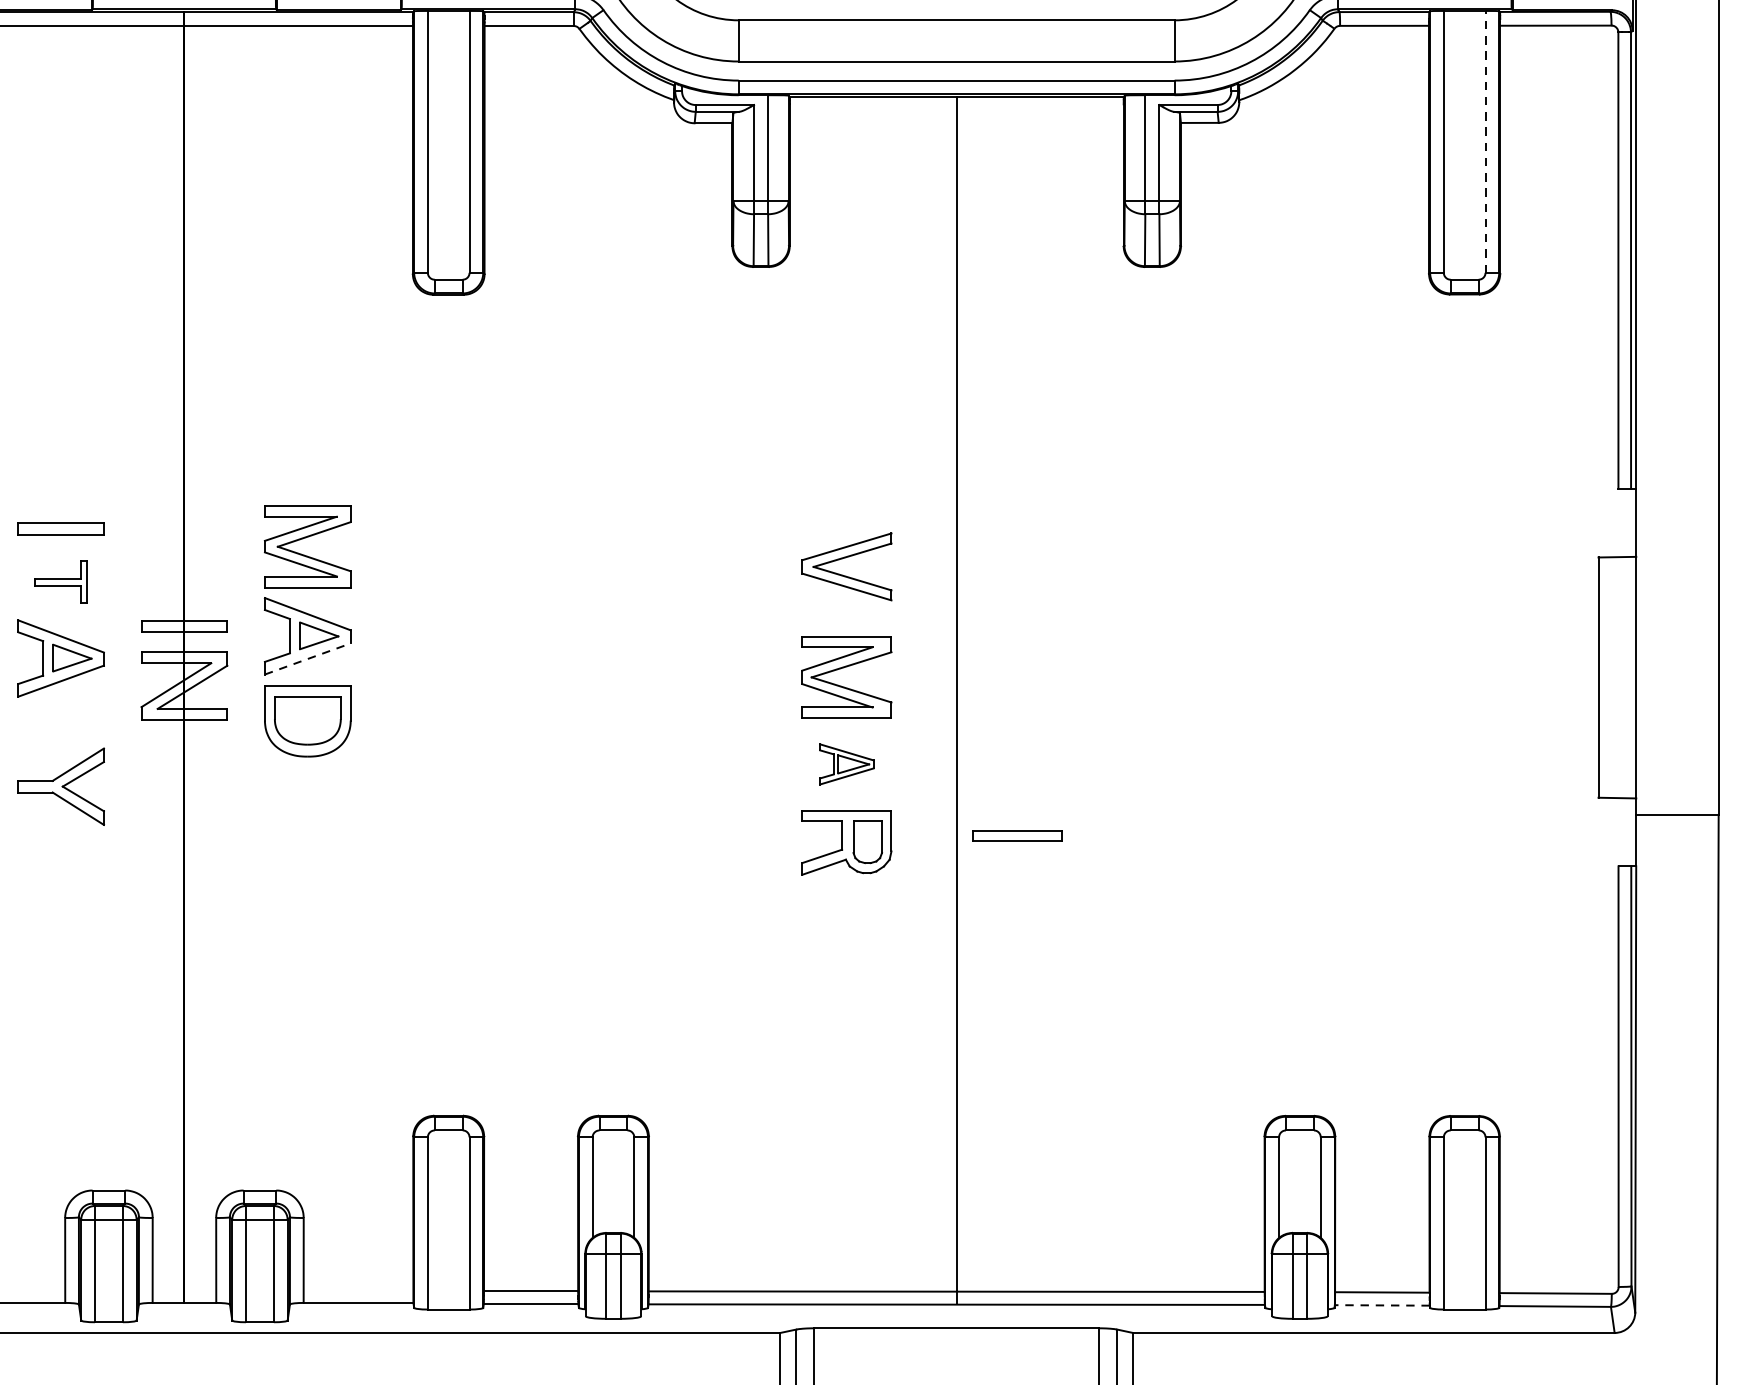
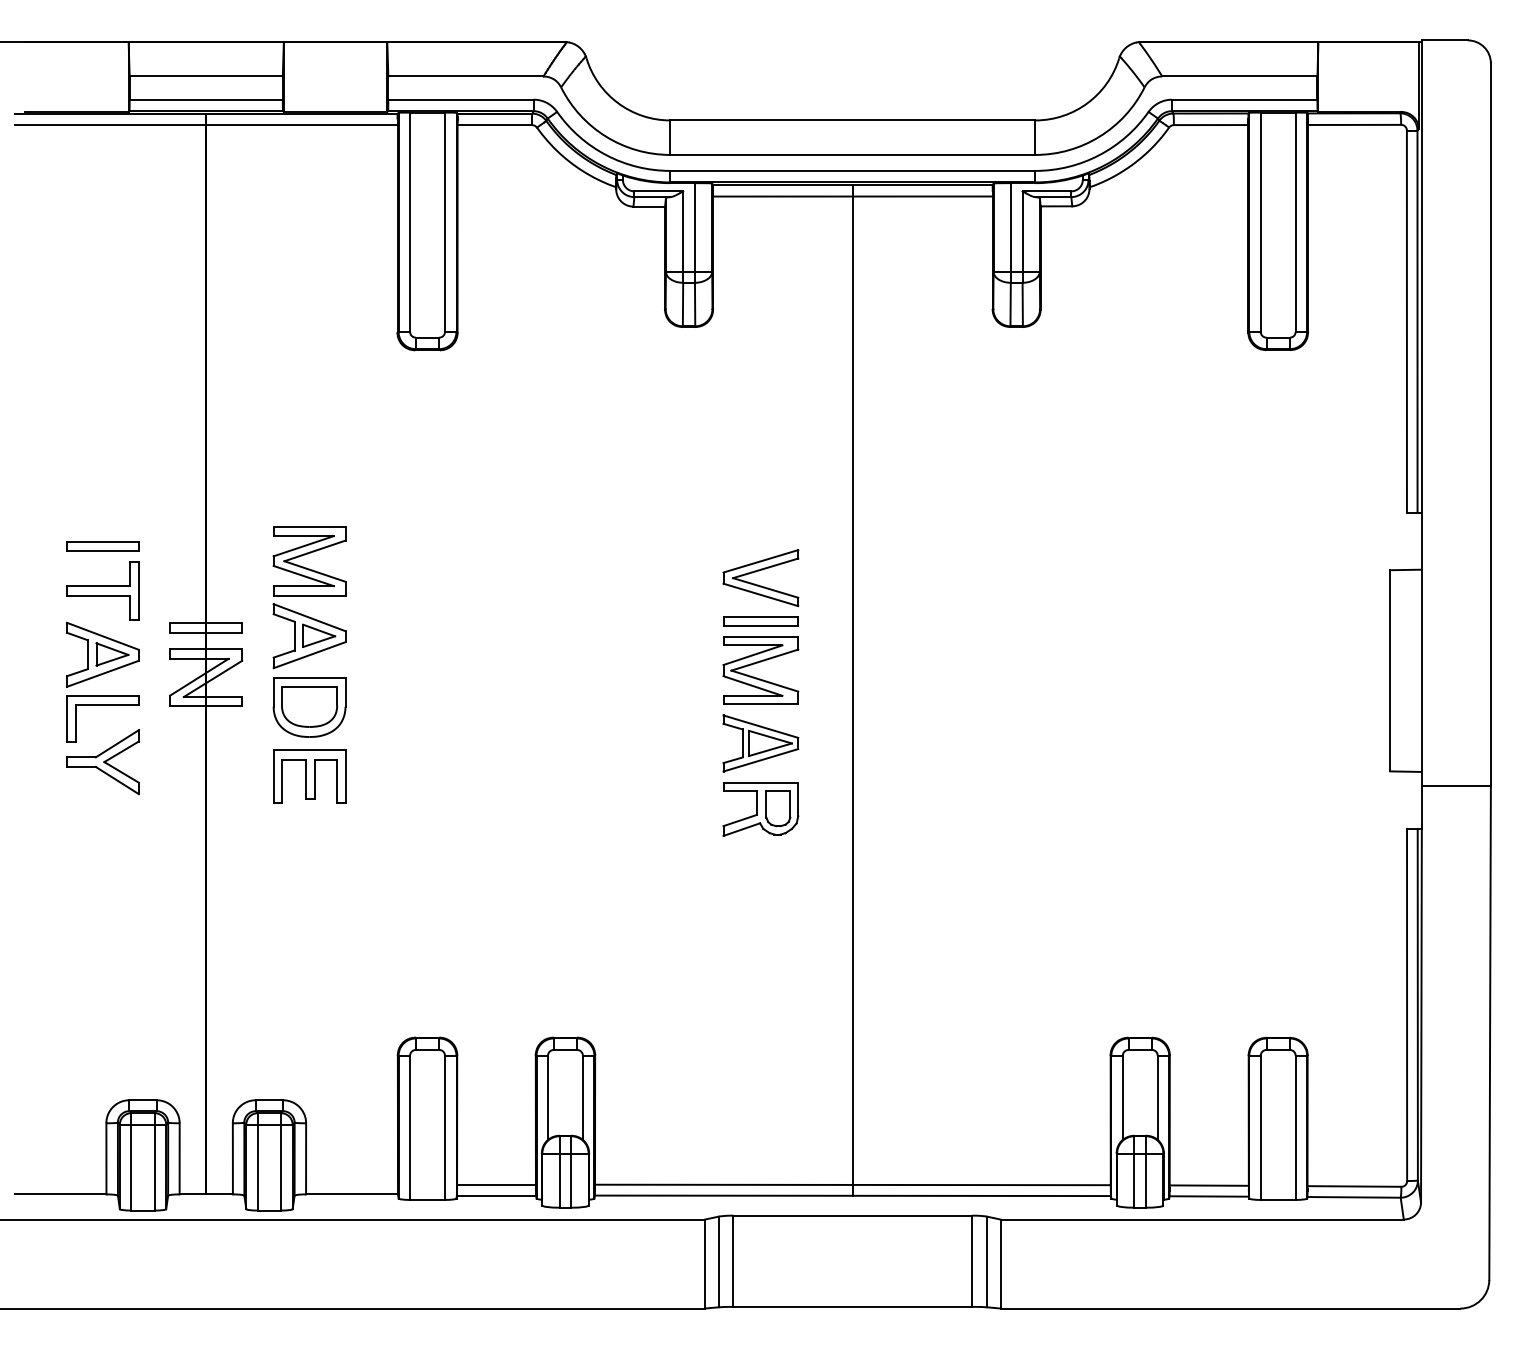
line: (956, 111) -> (852, 196), added
line: (1485, 142) -> (1295, 222), dashed -> solid
part: (60, 581) -> (102, 590), size x1.67
line: (308, 659) -> (310, 655), dashed -> solid
part: (60, 719) -> (102, 705), added
part: (846, 764) -> (760, 743), size x1.67
part: (307, 803) -> (309, 776), added
part: (1017, 836) -> (760, 621), moved
line: (1382, 1305) -> (1209, 1196), dashed -> solid

